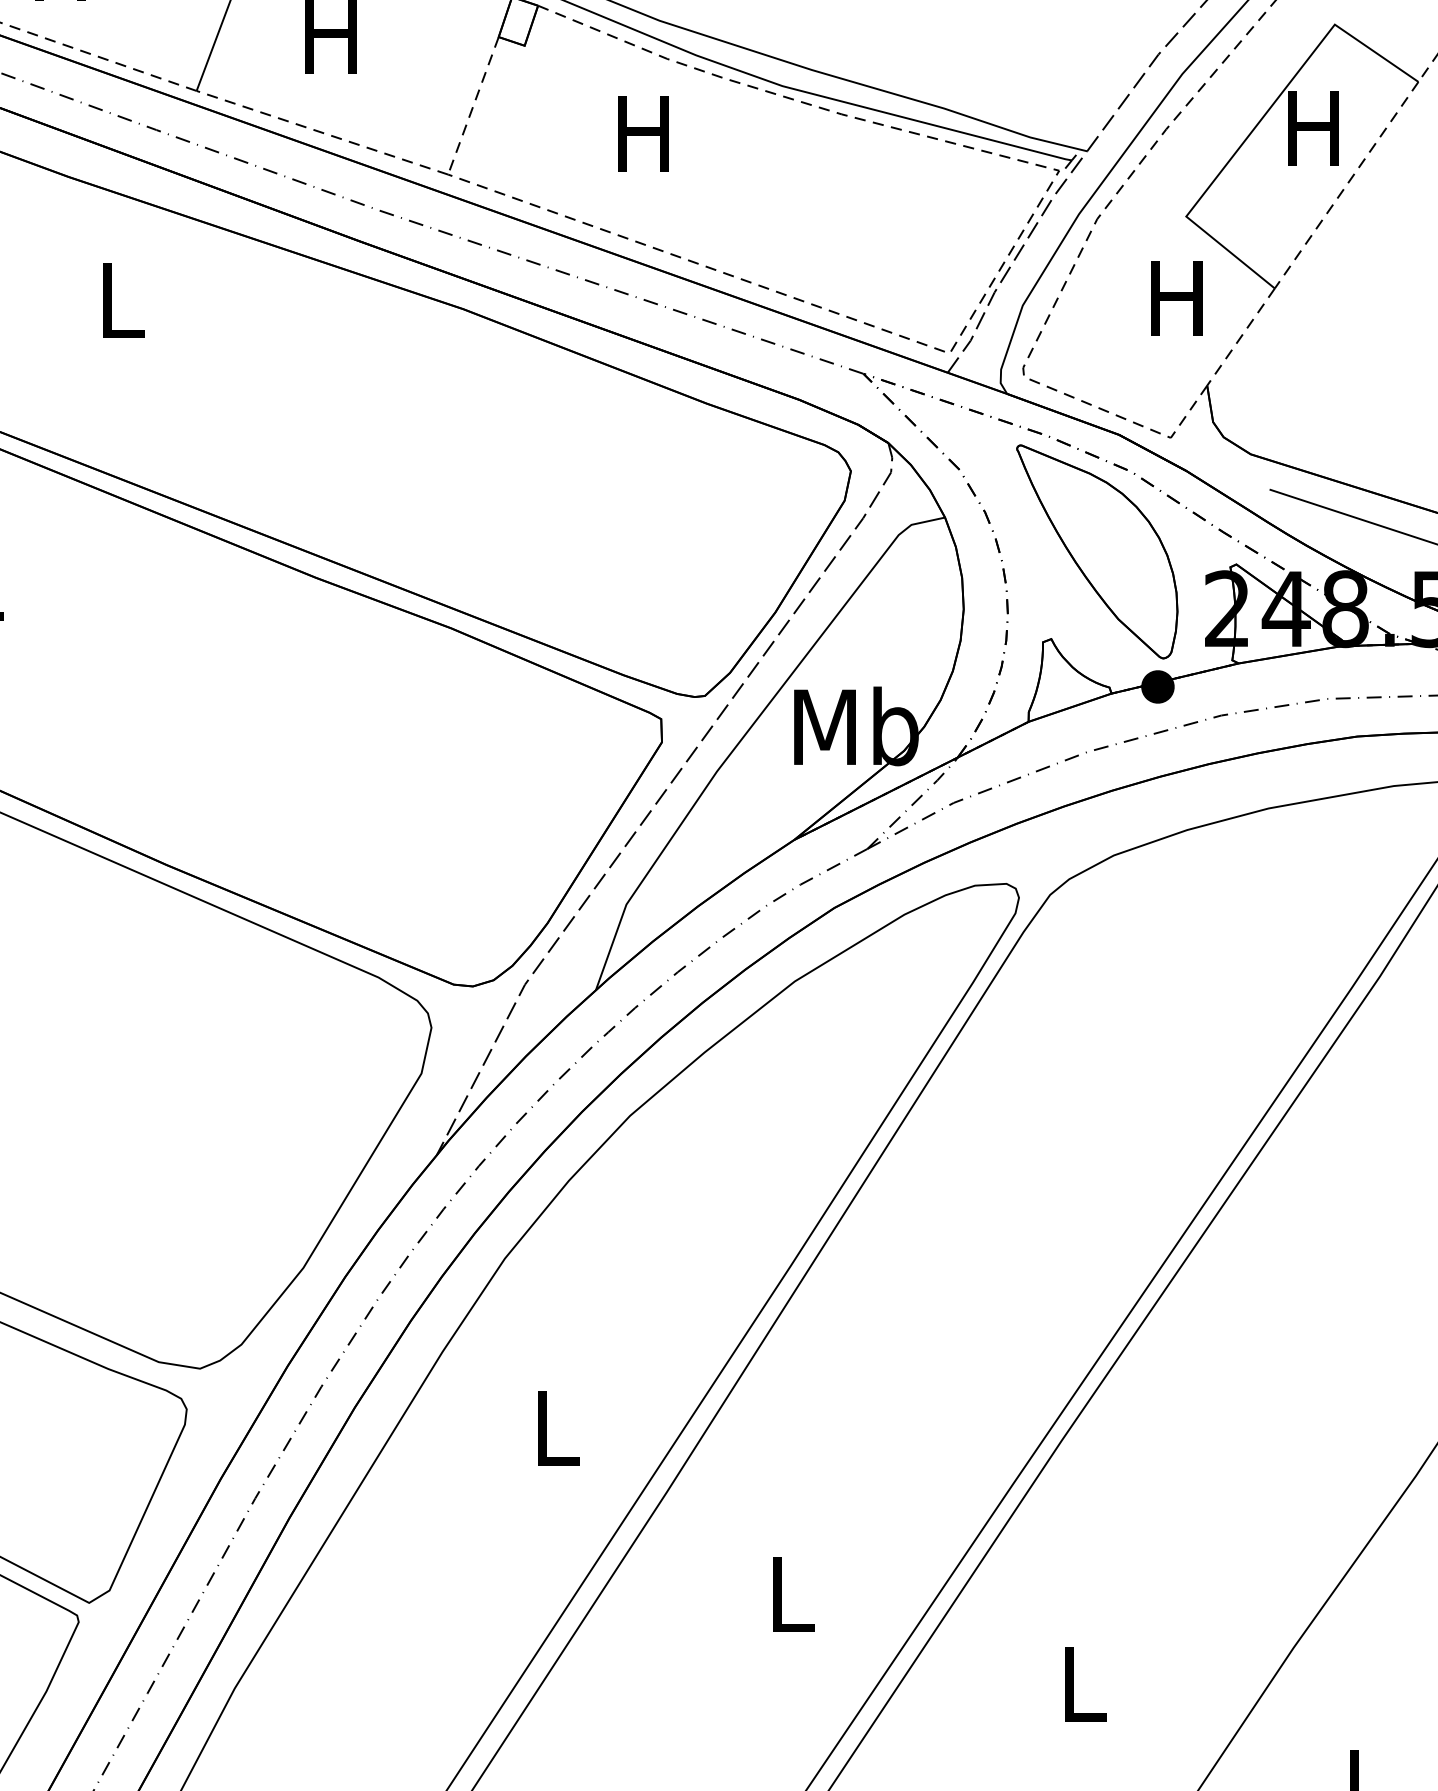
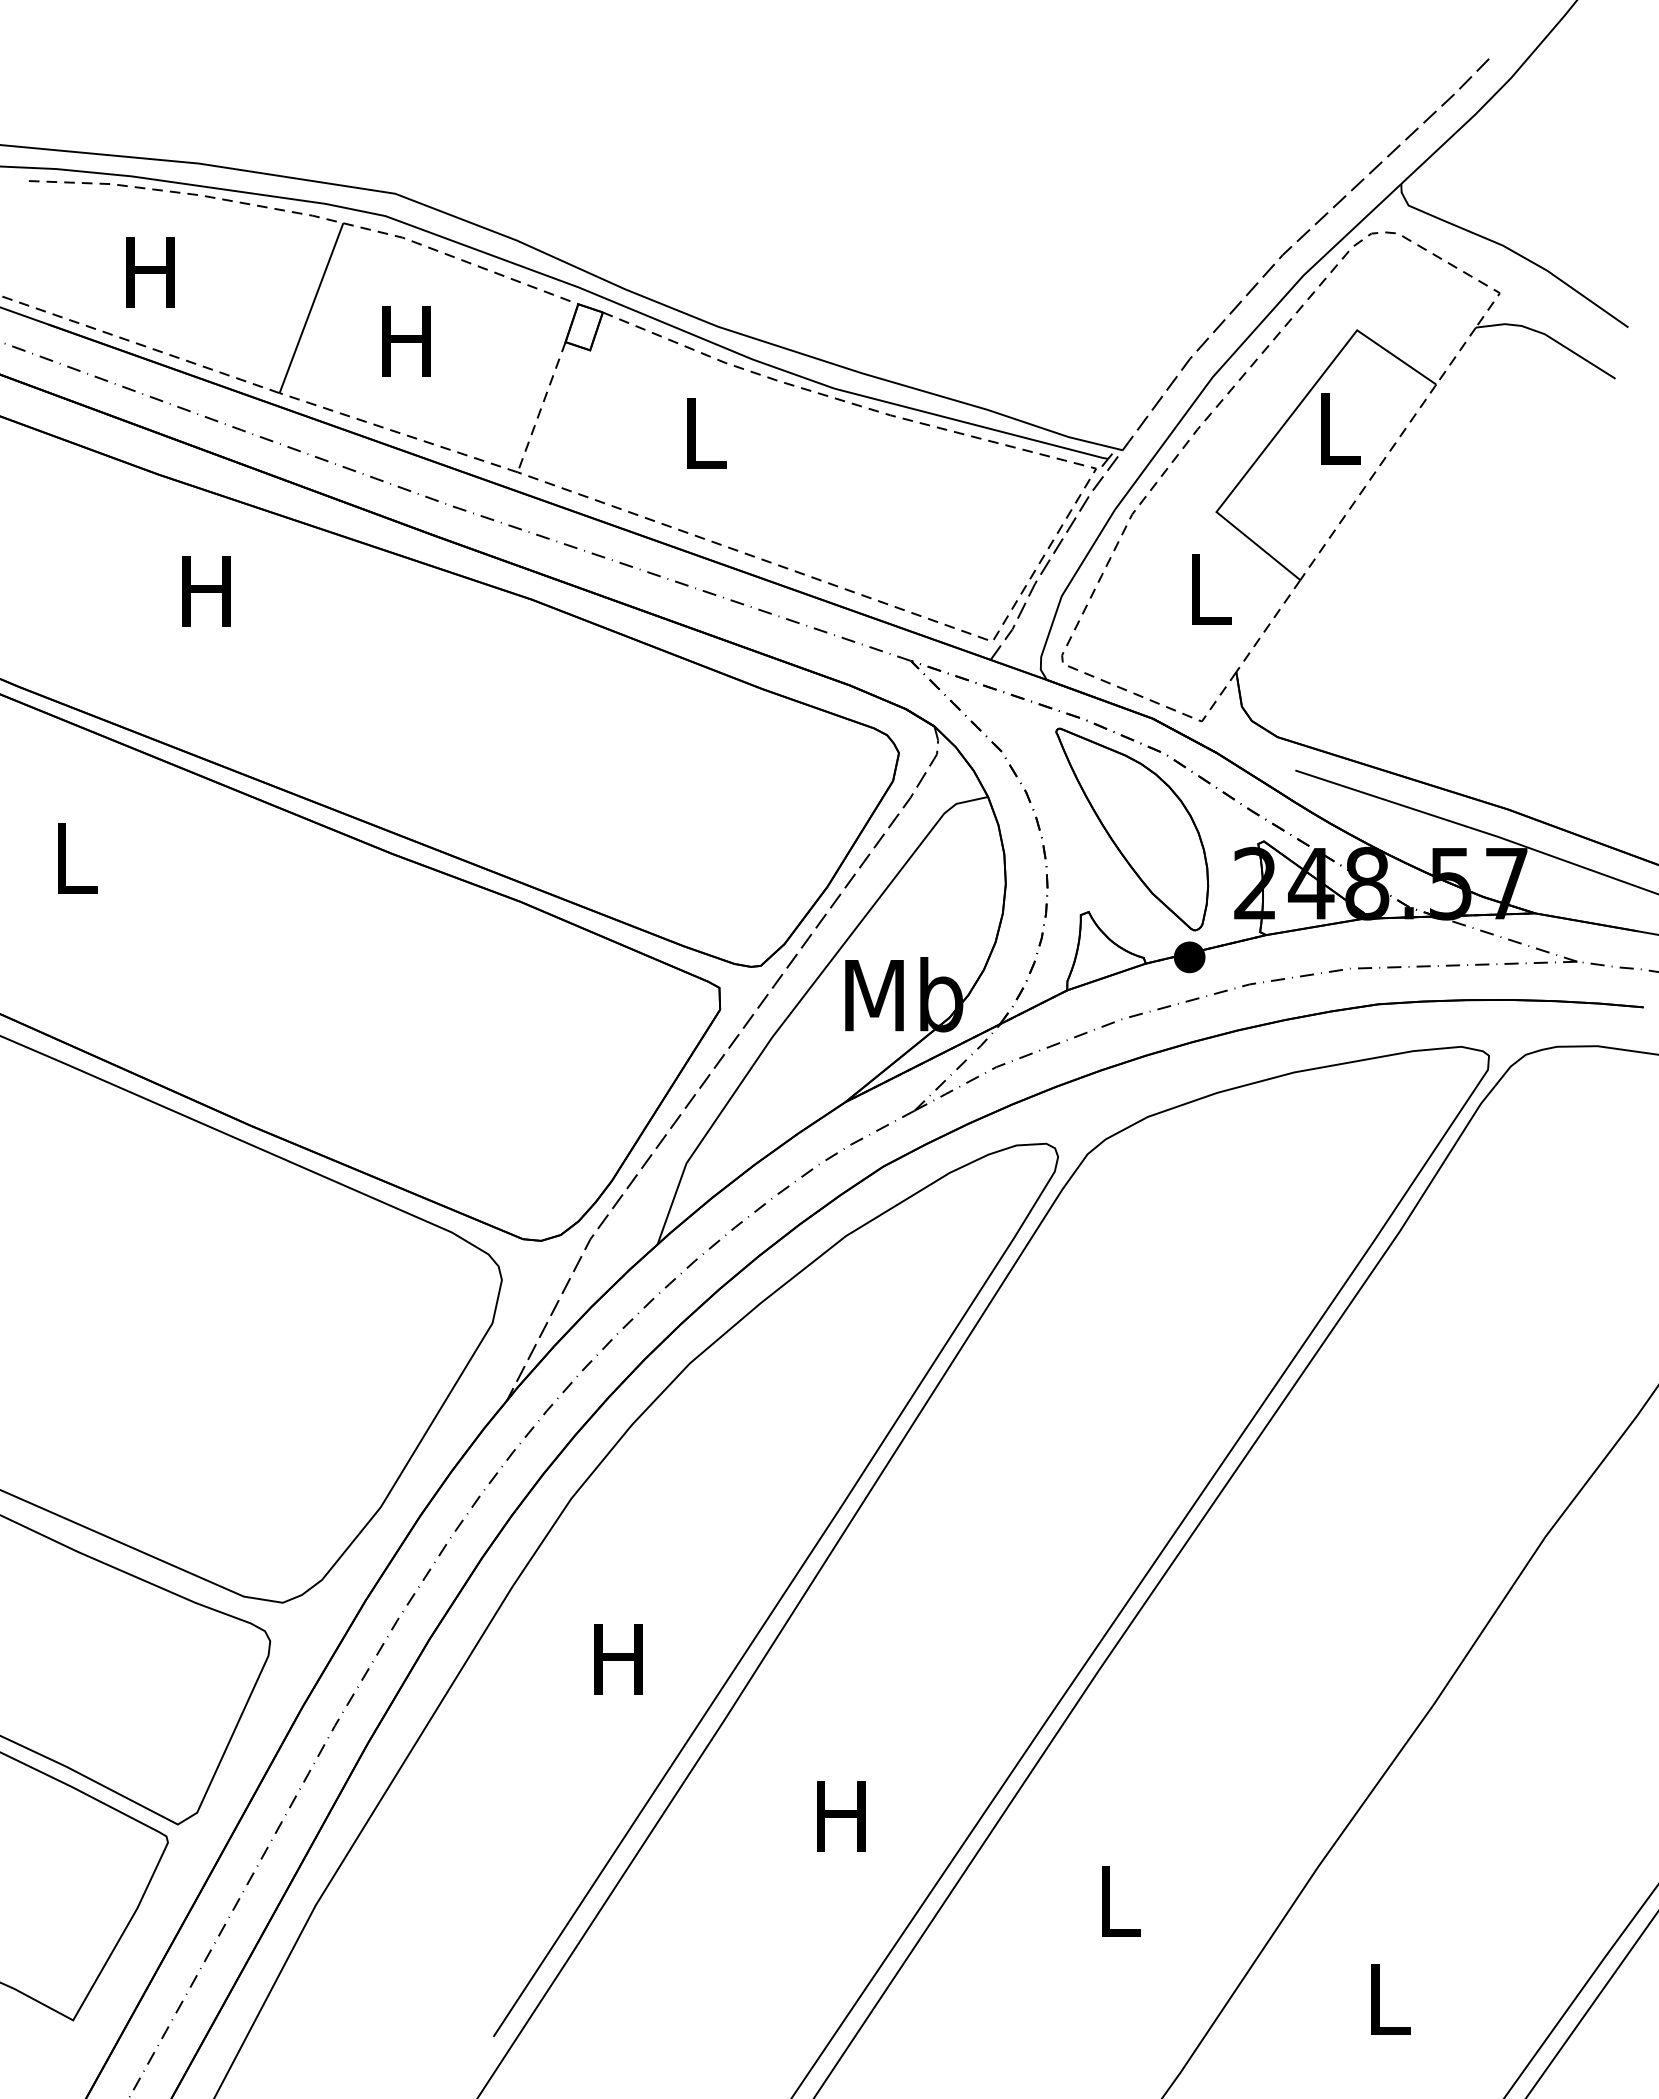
text: (1313, 128) -> (1336, 428), H -> L
text: (643, 133) -> (702, 433), H -> L
text: (1176, 298) -> (1207, 589), H -> L
text: (119, 300) -> (206, 591), L -> H
text: (554, 1428) -> (618, 1659), L -> H
text: (790, 1594) -> (841, 1816), L -> H

